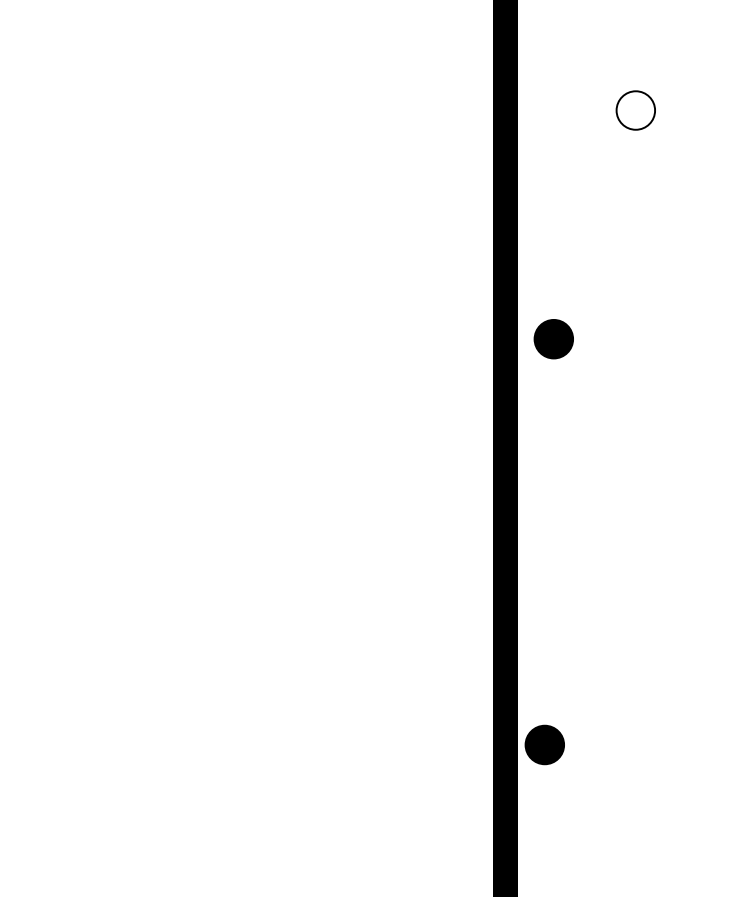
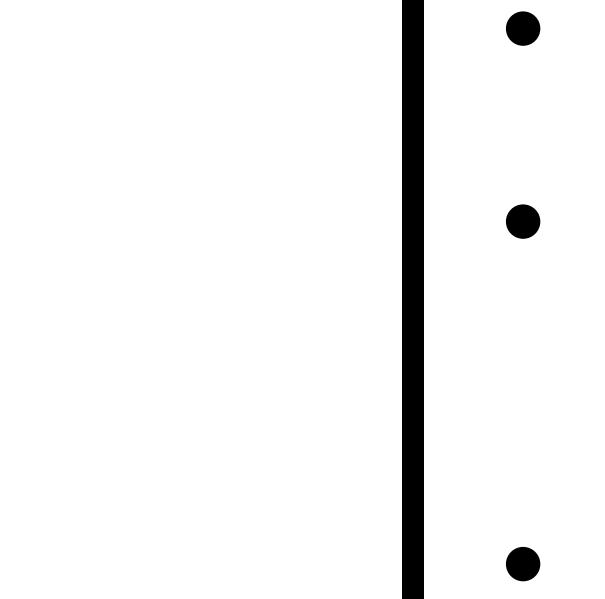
fill: (635, 110) -> (522, 28), added
part: (553, 339) -> (522, 221), moved
part: (544, 744) -> (522, 563), moved

